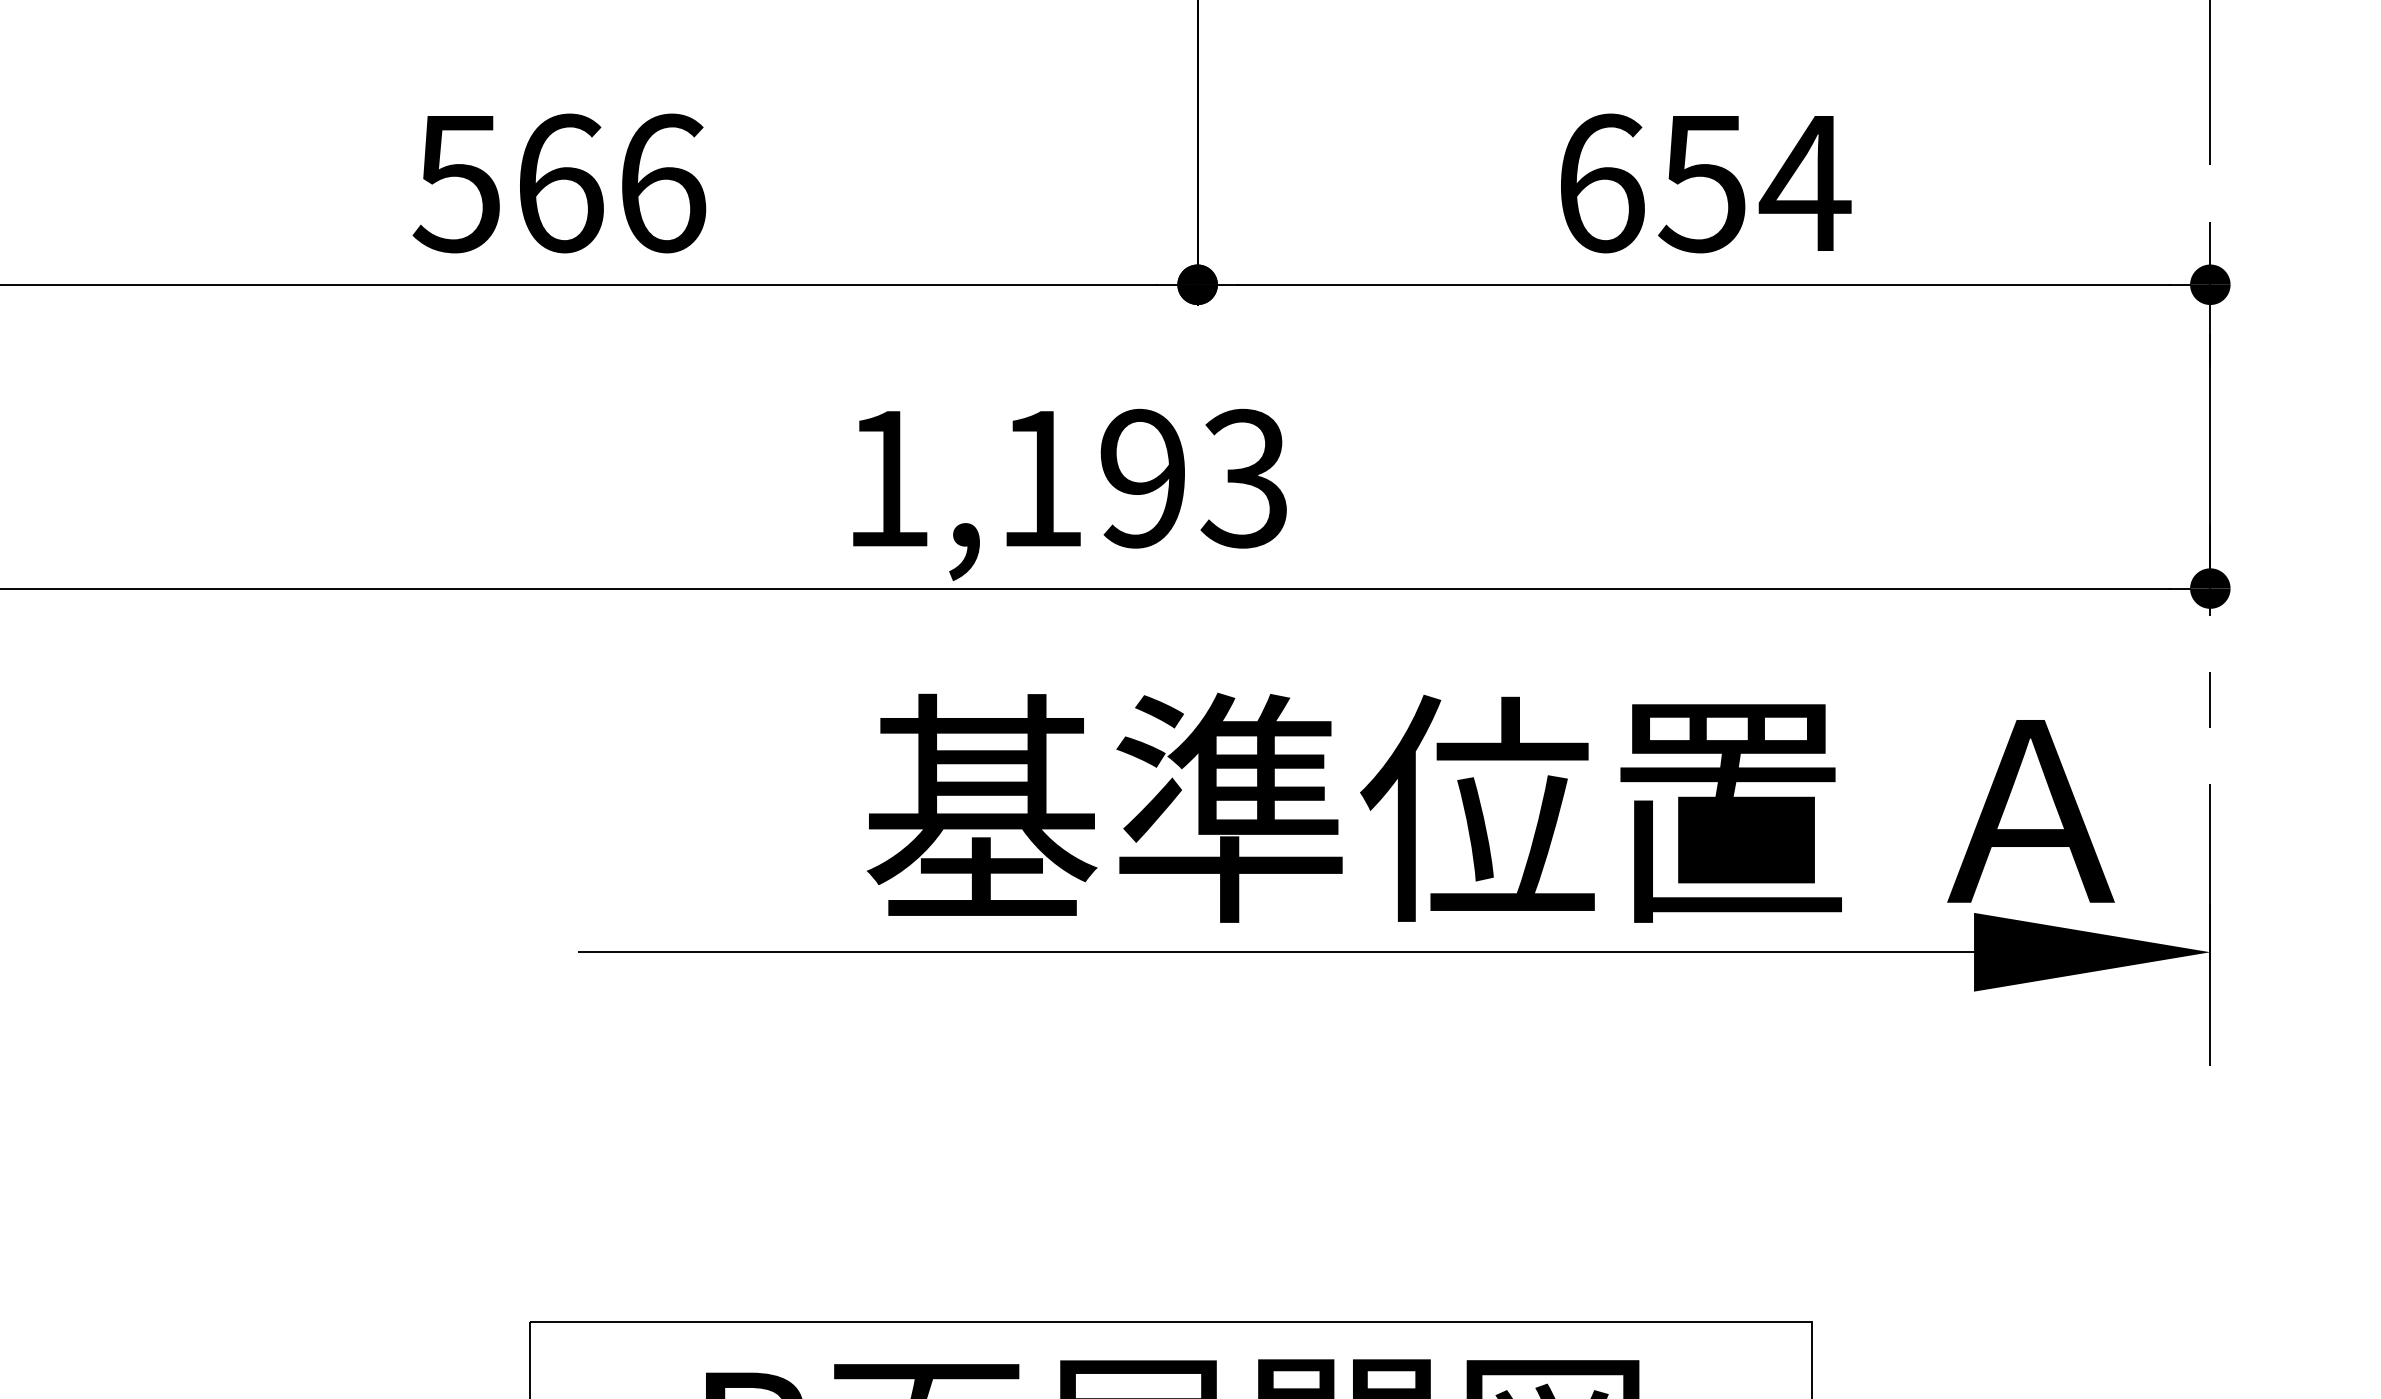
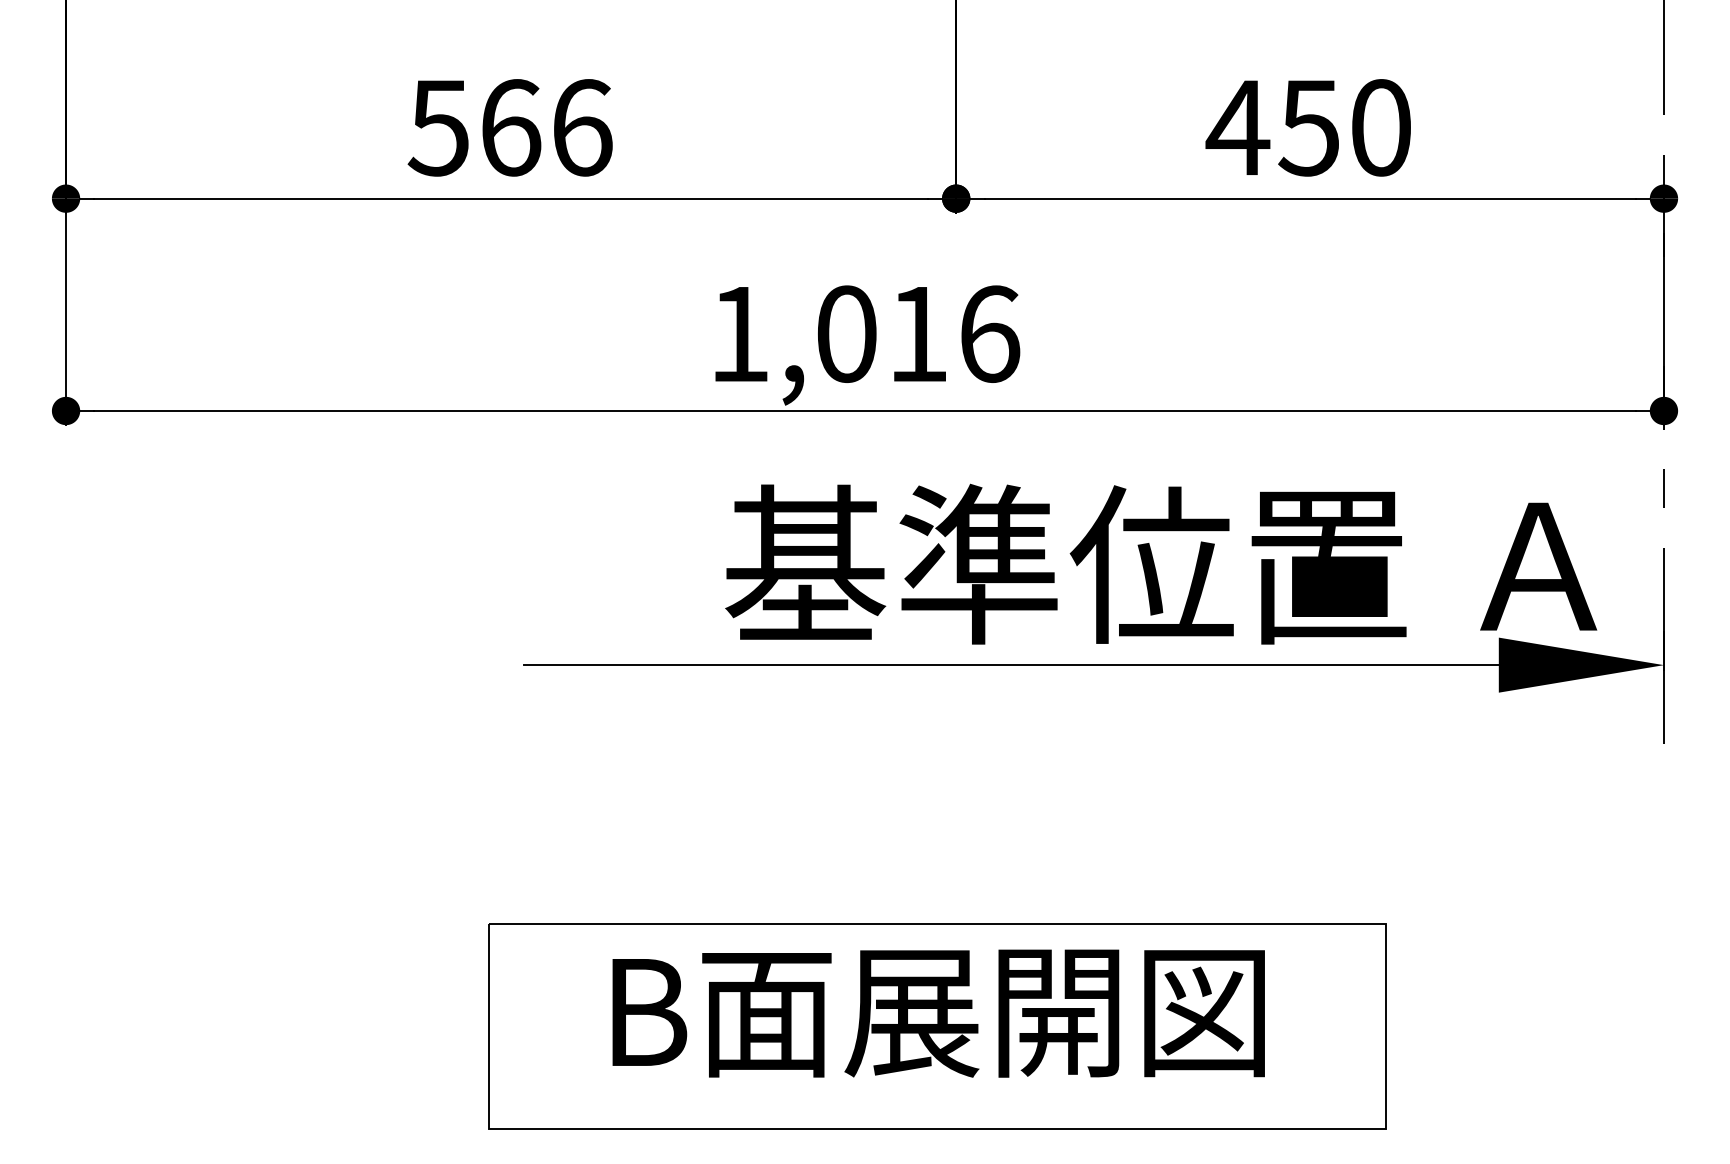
text: (1703, 182) -> (1309, 127), 654 -> 450
text: (1145, 477) -> (919, 333), 1,193 -> 1,016

